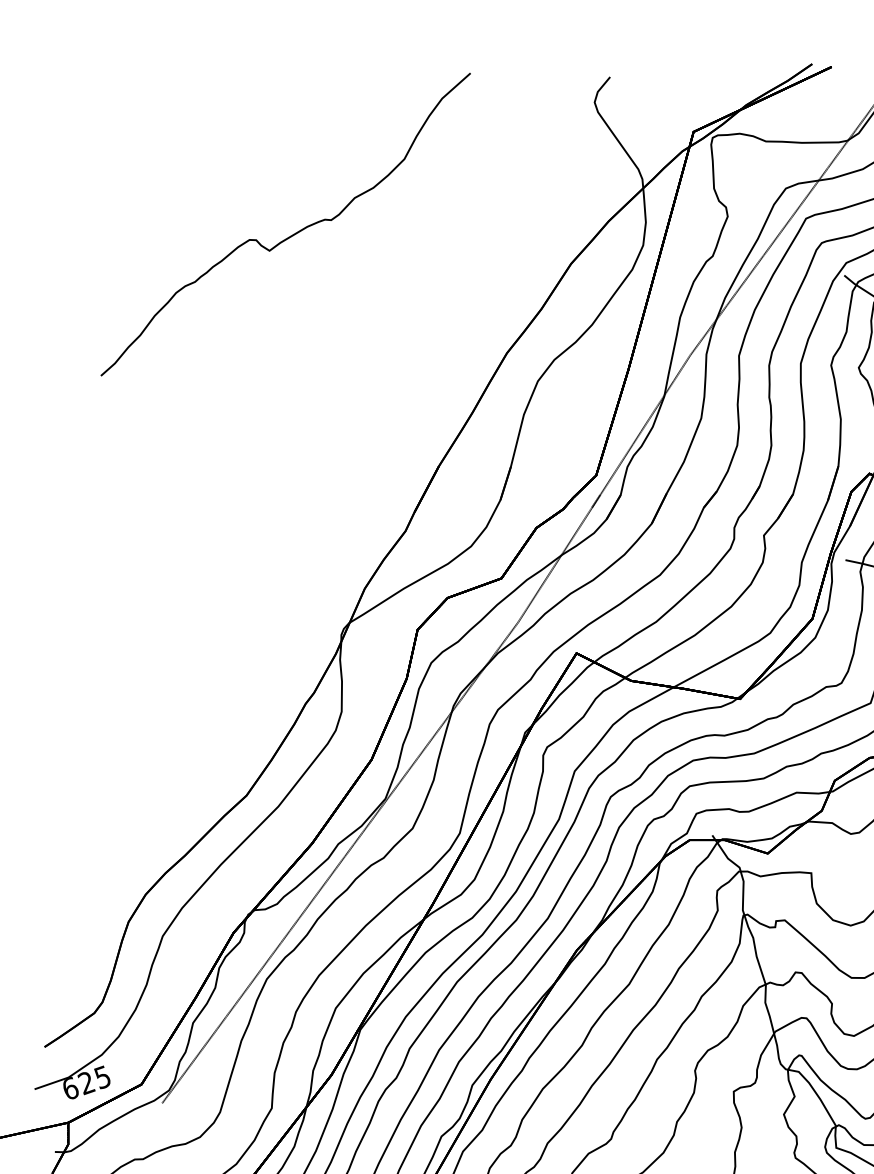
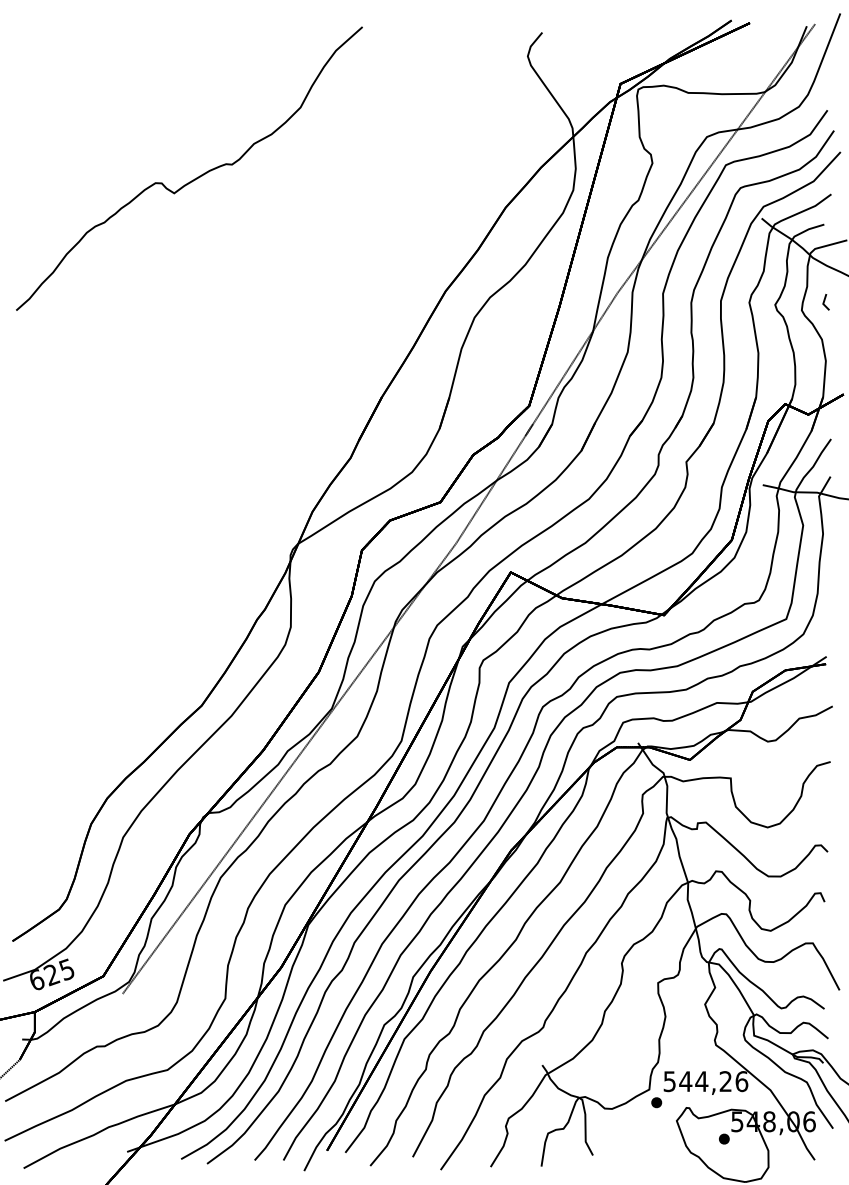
part: (291, 234) -> (194, 178), moved

